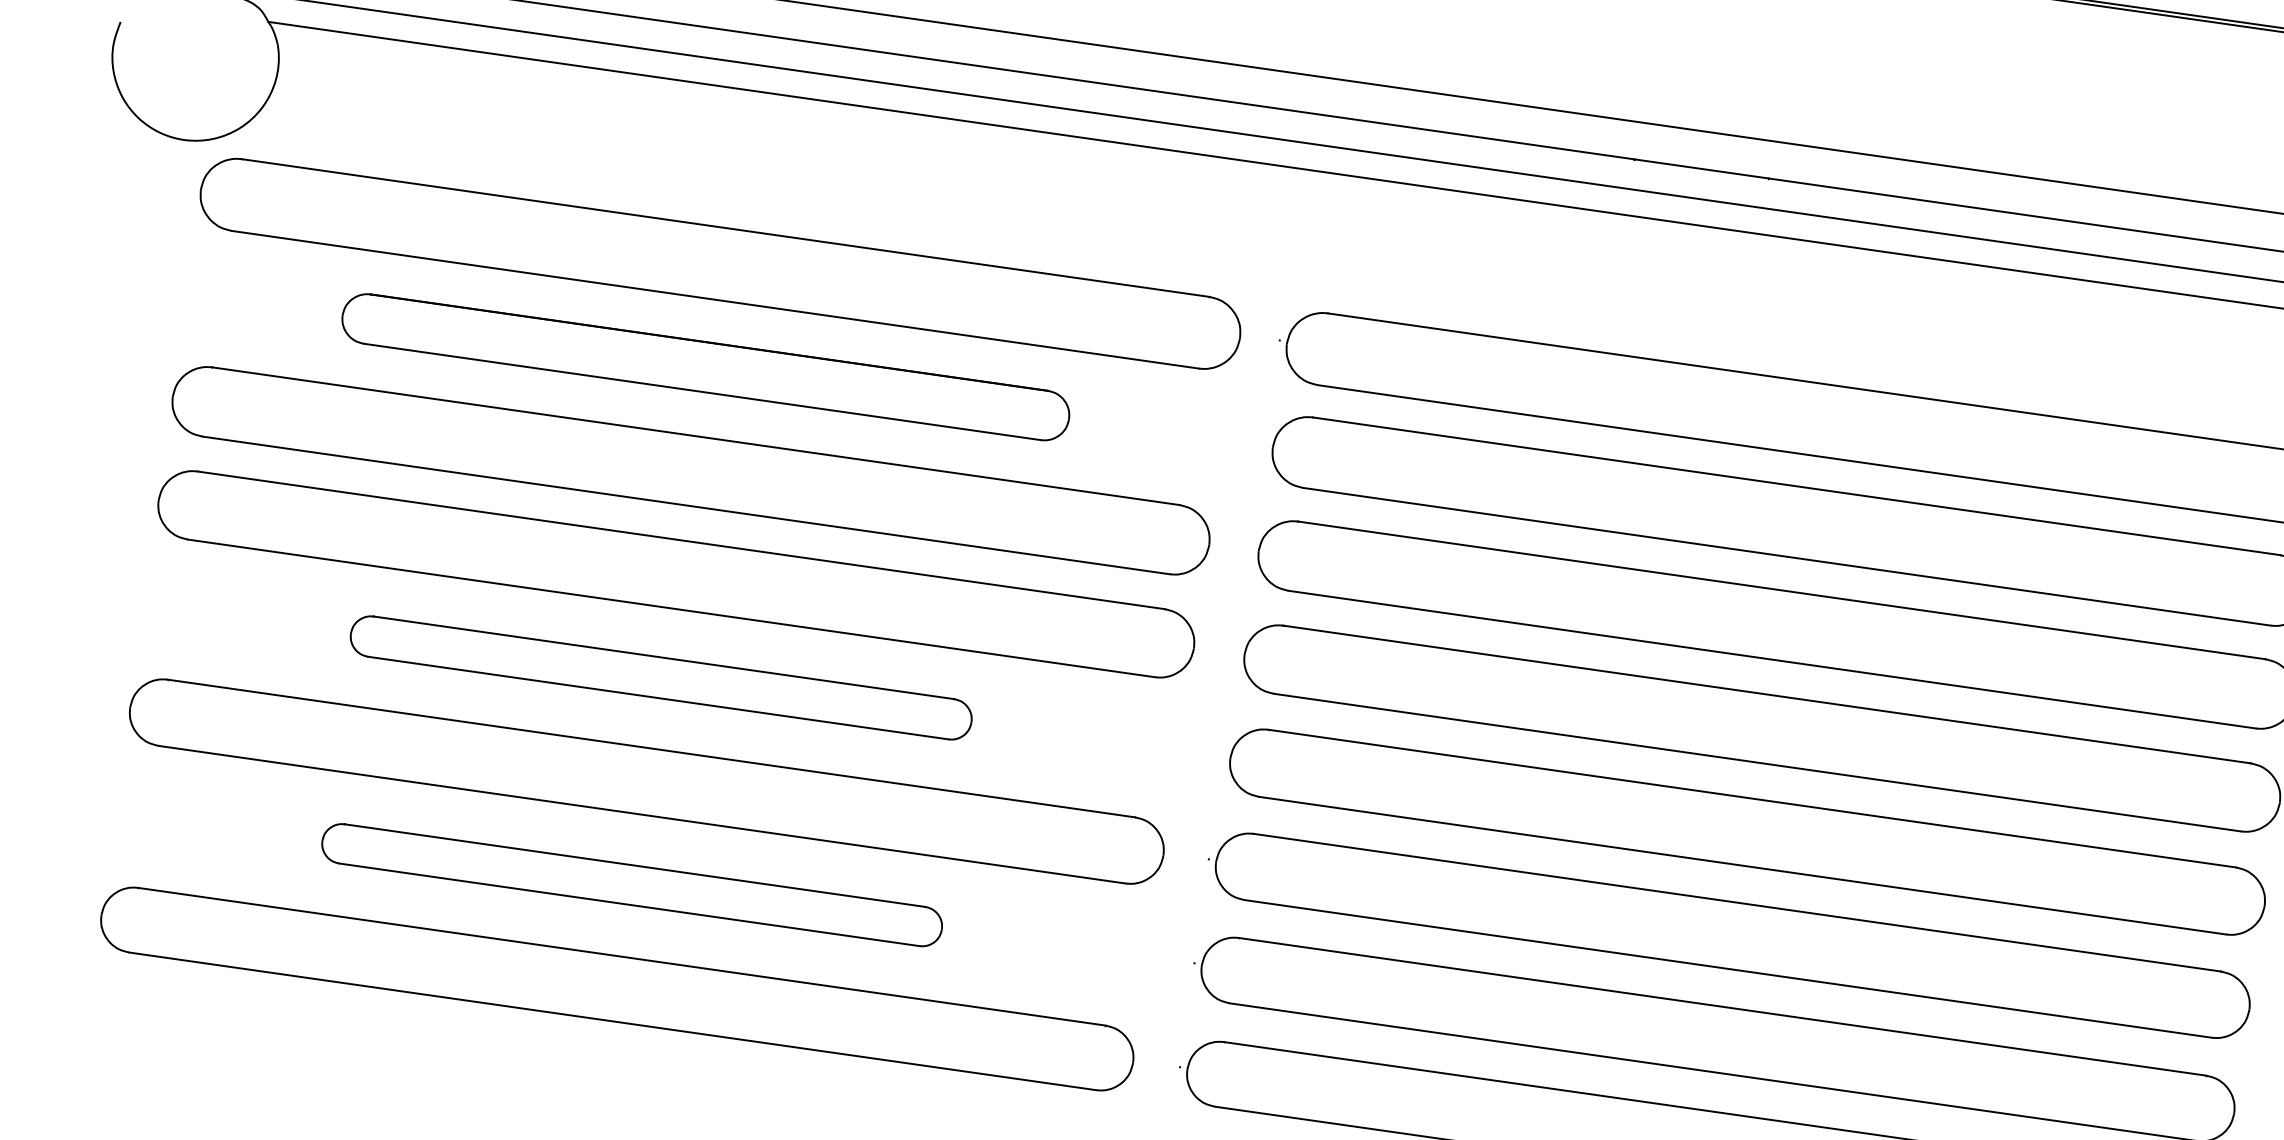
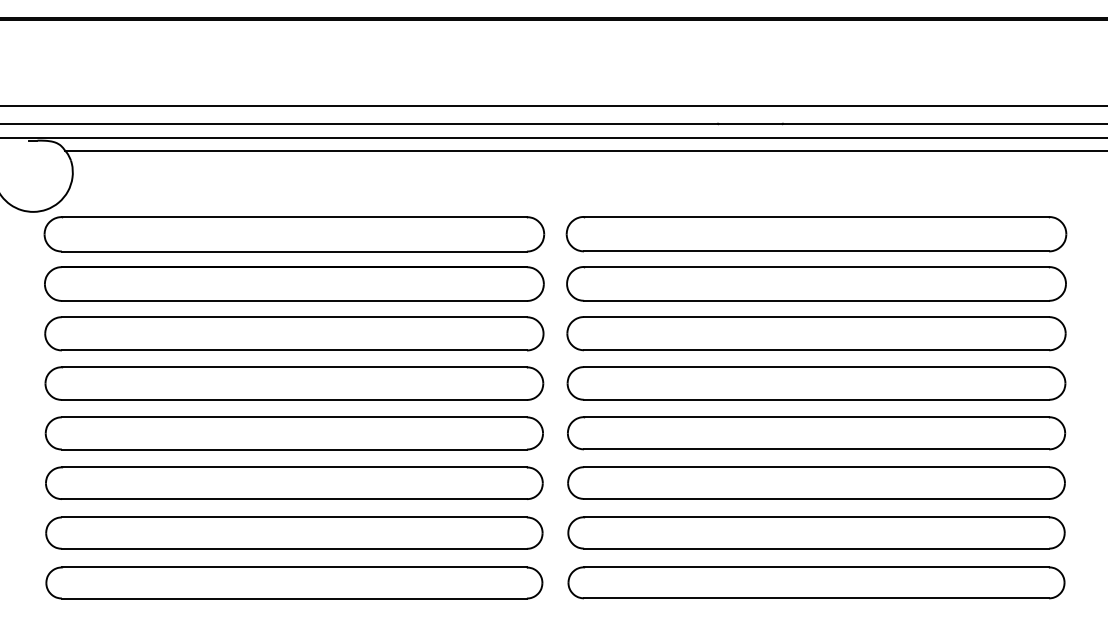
part: (706, 366) -> (294, 283), size x1.43
part: (659, 677) -> (293, 433), size x1.67
part: (632, 884) -> (294, 532), size x1.67

